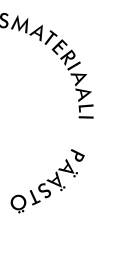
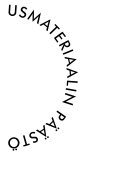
fill: (85, 129) -> (69, 98), added

